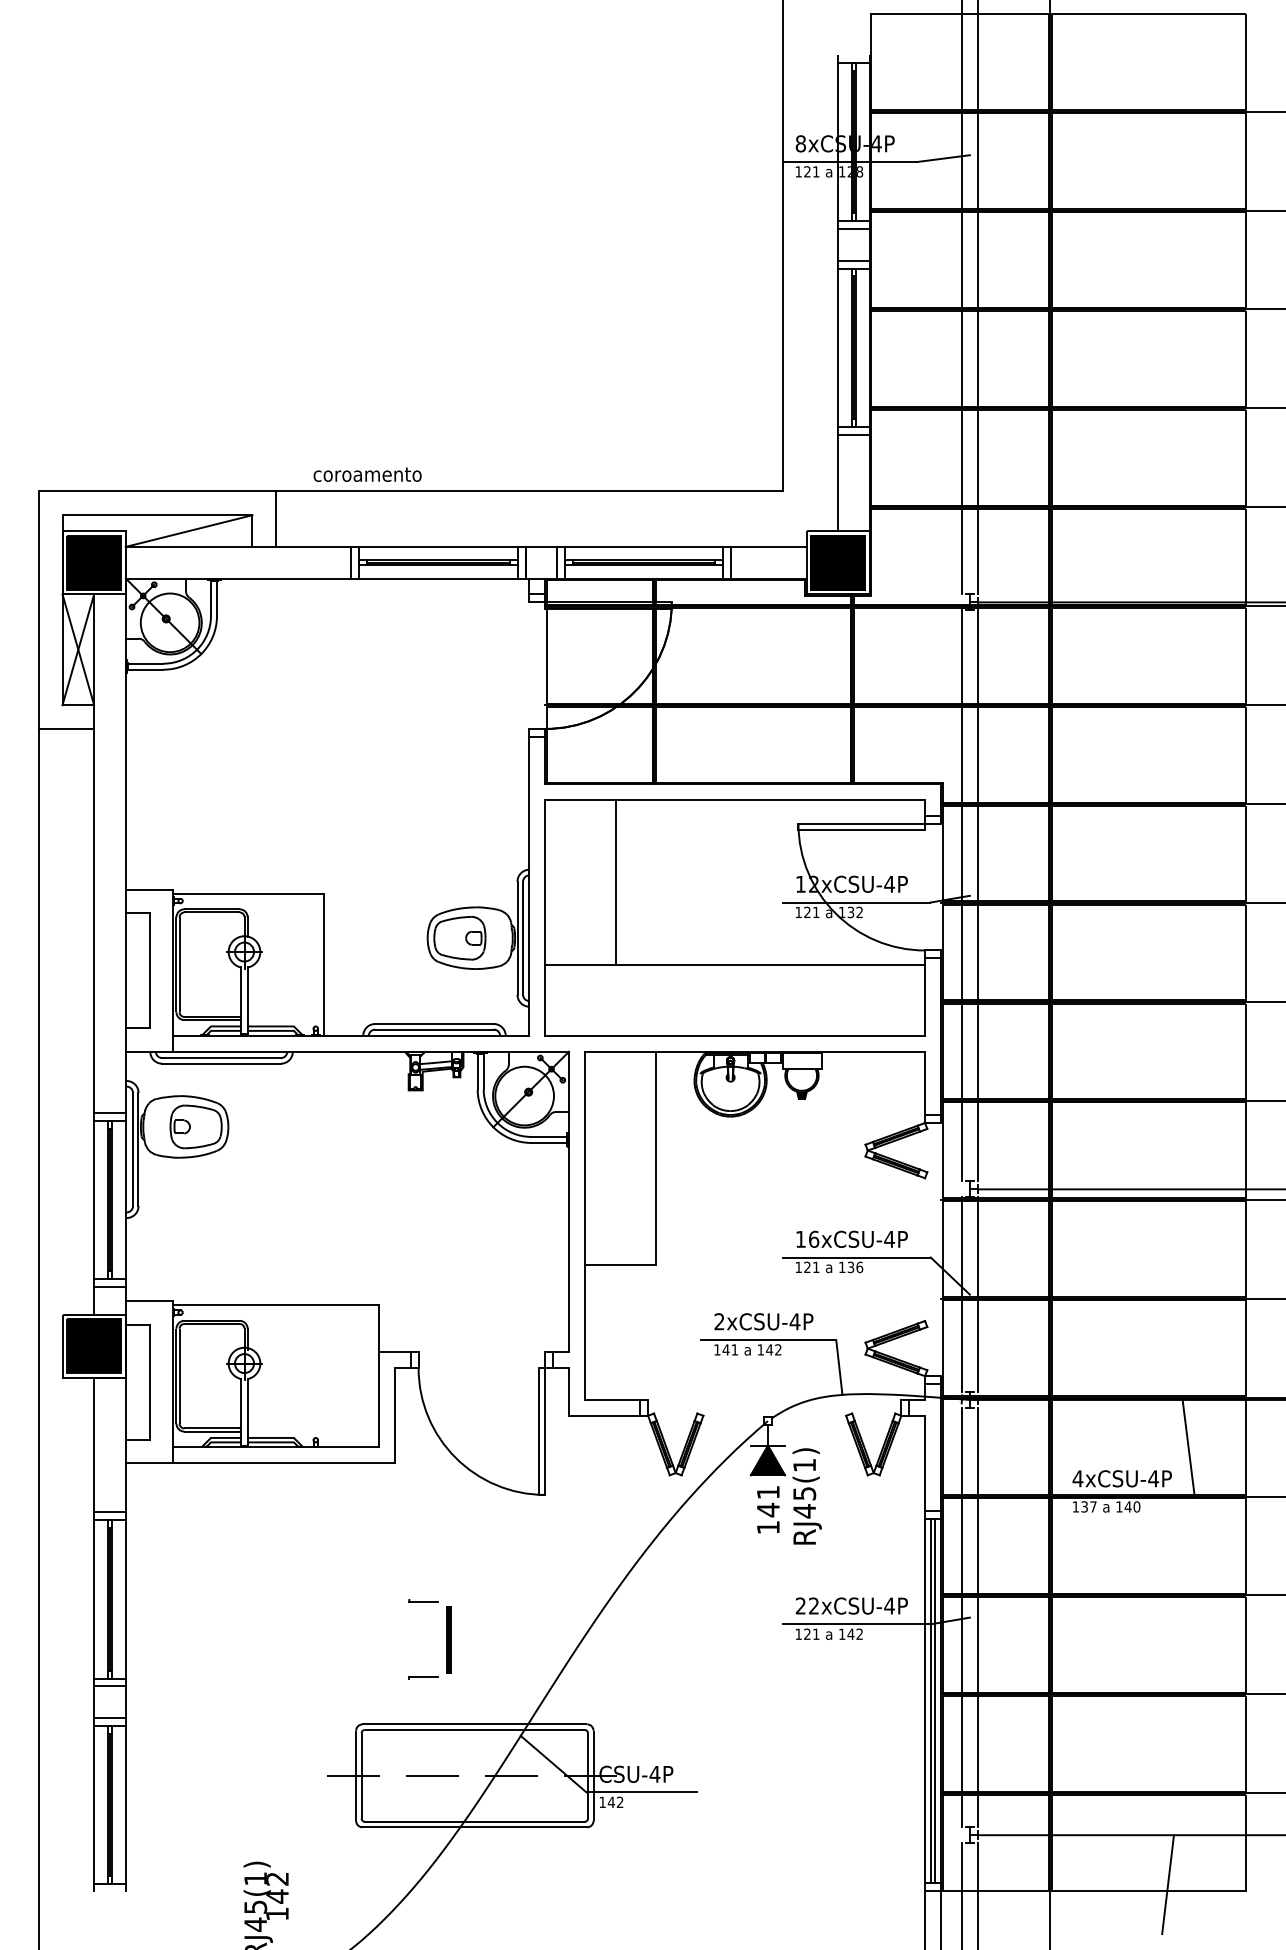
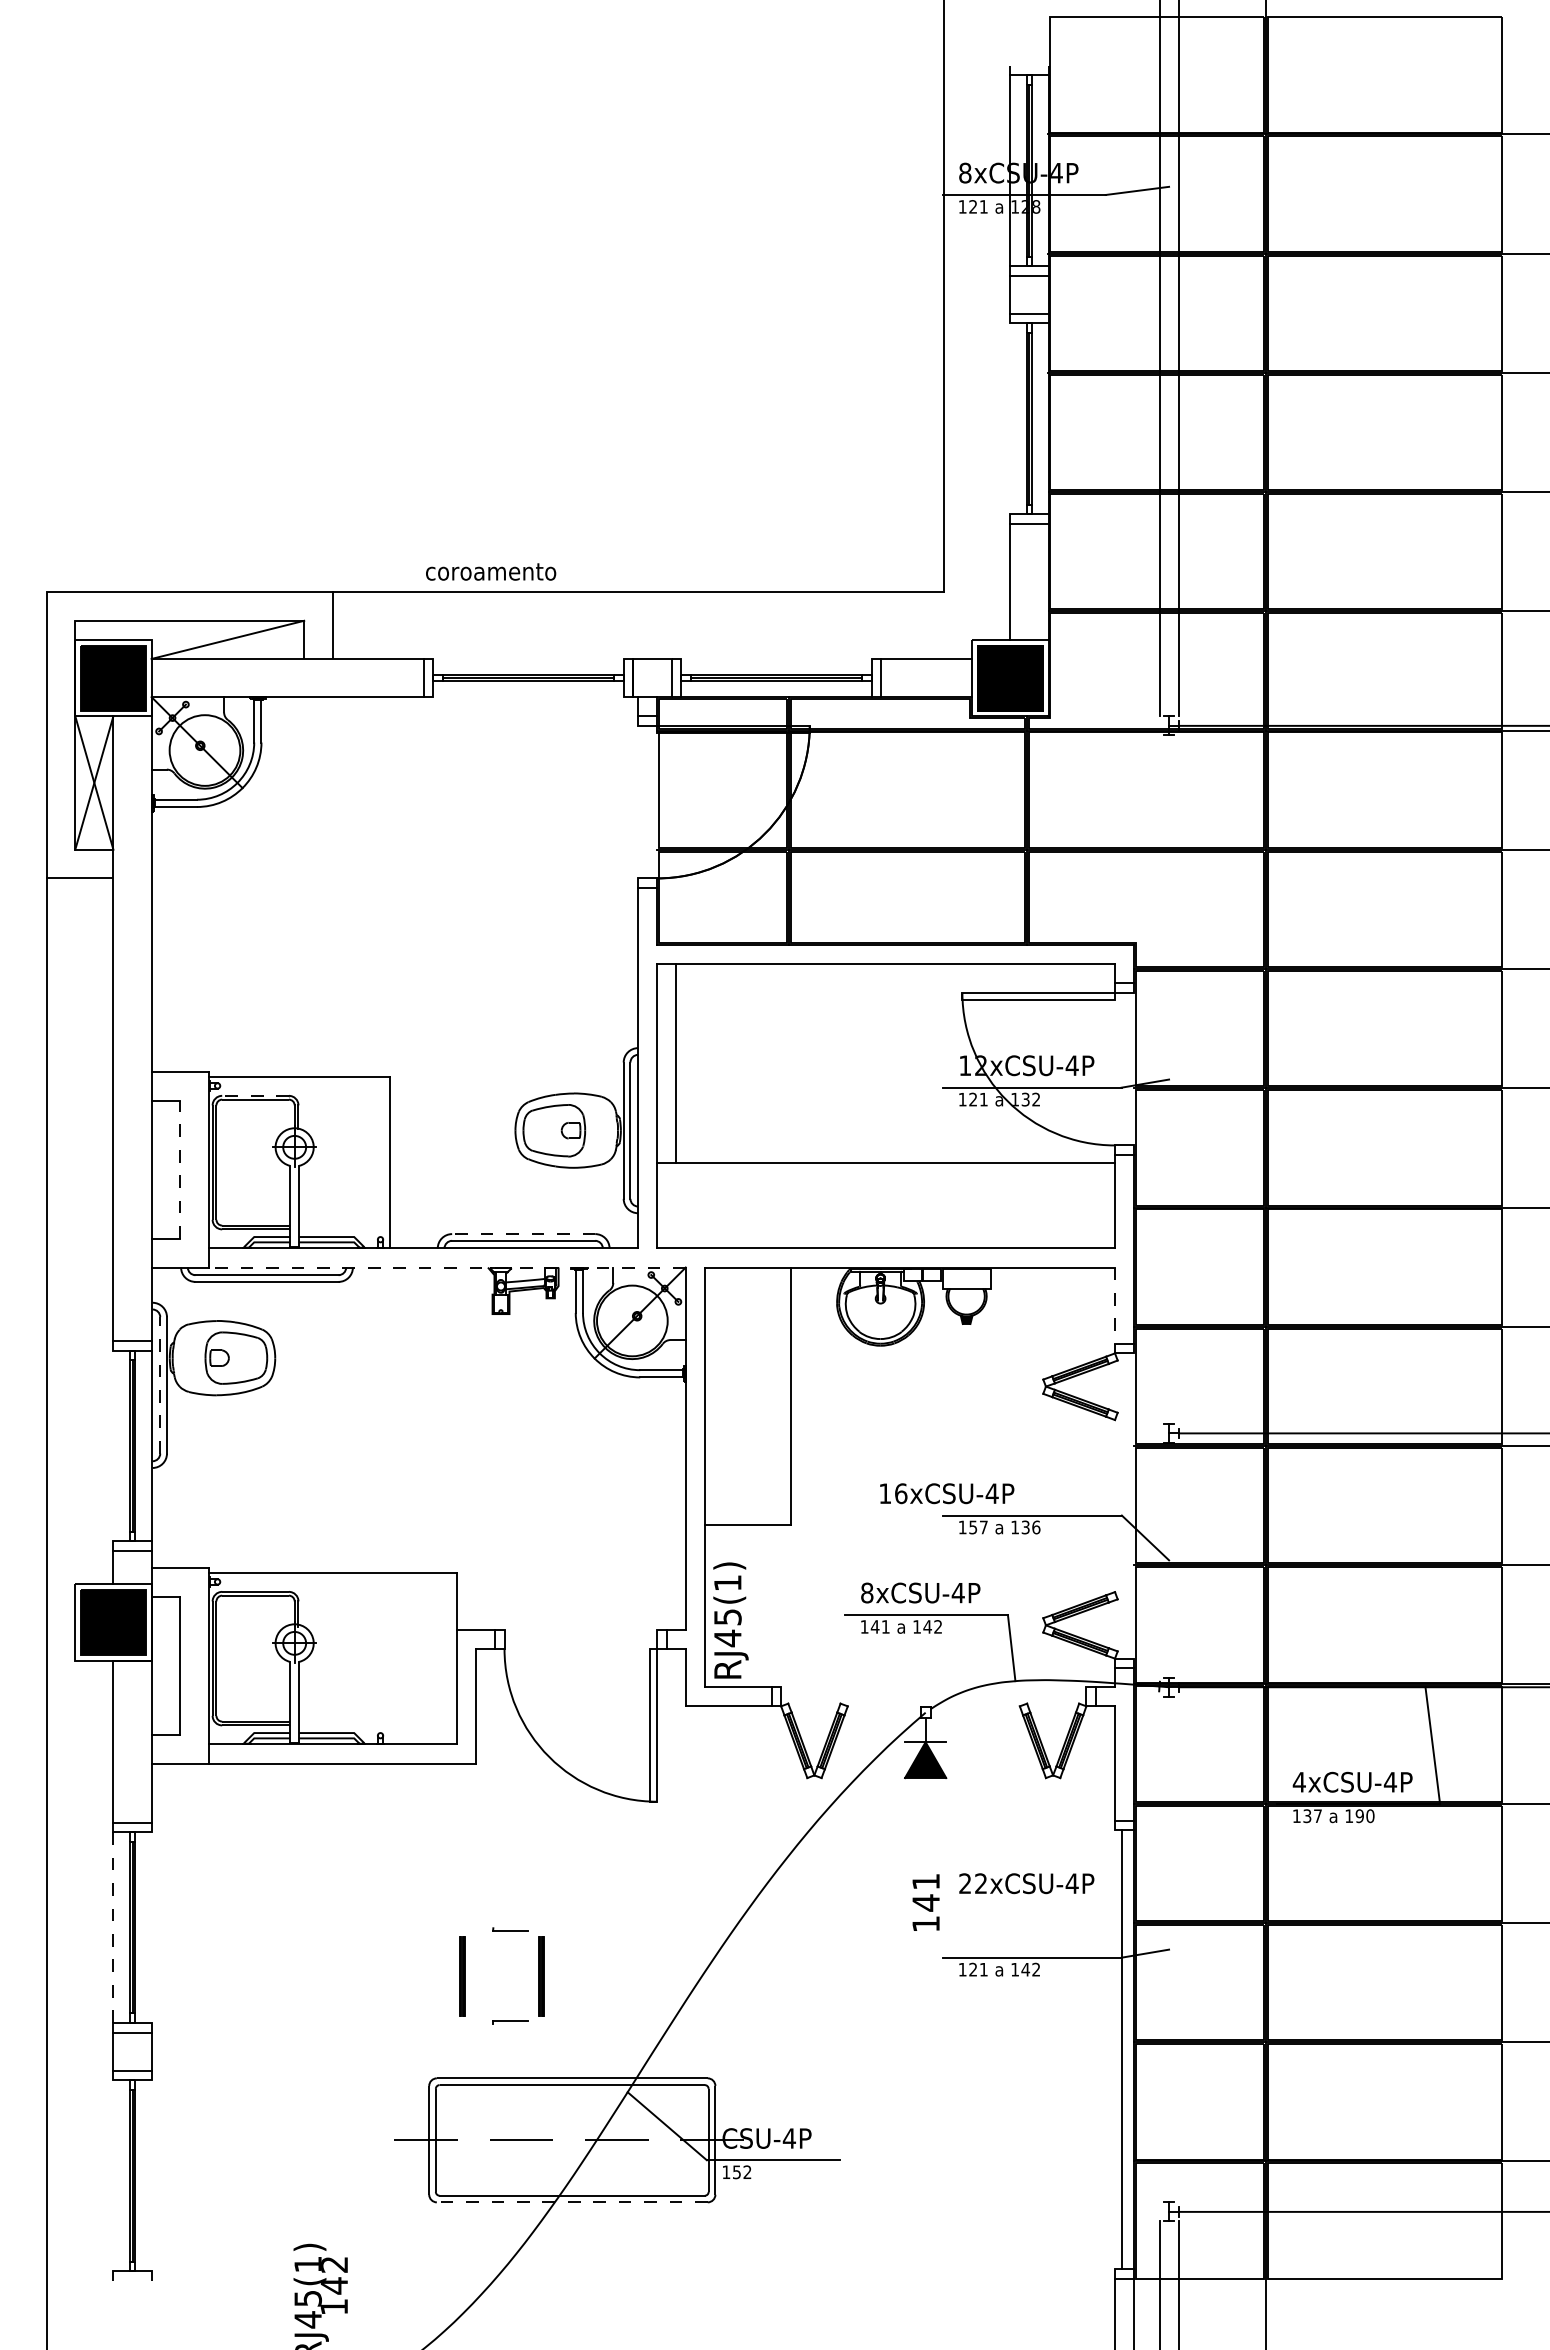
line: (838, 347) -> (1010, 418), removed
text: (367, 474) -> (491, 571), moved
line: (438, 546) -> (528, 658), removed
line: (644, 546) -> (776, 658), removed
line: (438, 578) -> (528, 697), removed
line: (616, 882) -> (676, 1063), moved
line: (961, 895) -> (1159, 1079), removed
line: (977, 895) -> (1178, 1079), removed
line: (212, 909) -> (256, 1095), solid -> dashed
line: (149, 970) -> (180, 1169), solid -> dashed
line: (434, 1024) -> (523, 1234), solid -> dashed
line: (370, 1051) -> (446, 1267), solid -> dashed
line: (925, 1084) -> (1115, 1306), solid -> dashed
line: (133, 1148) -> (160, 1384), solid -> dashed
line: (94, 1199) -> (113, 1445), removed
text: (852, 1239) -> (947, 1493), moved
text: (811, 1267) -> (978, 1527), 121 -> 157
line: (961, 1293) -> (1159, 1559), removed
line: (977, 1293) -> (1178, 1559), removed
text: (719, 1321) -> (867, 1592), 2xCSU-4P -> 8xCSU-4P
text: (806, 1496) -> (730, 1620), moved
text: (1127, 1507) -> (1359, 1816), 140 -> 190
text: (767, 1509) -> (925, 1902), moved
line: (125, 1599) -> (151, 1927), removed
line: (94, 1600) -> (113, 1928), solid -> dashed
text: (851, 1605) -> (1026, 1883), moved
line: (961, 1617) -> (1159, 1949), removed
line: (977, 1617) -> (1178, 1949), removed
part: (383, 1639) -> (462, 1976), added
line: (925, 1700) -> (1115, 2049), removed
line: (935, 1700) -> (1127, 2049), removed
text: (611, 1802) -> (736, 2172), 142 -> 152
line: (94, 1805) -> (113, 2175), removed
line: (125, 1805) -> (151, 2175), removed
line: (474, 1827) -> (571, 2202), solid -> dashed
line: (1167, 1884) -> (1407, 2271), removed

